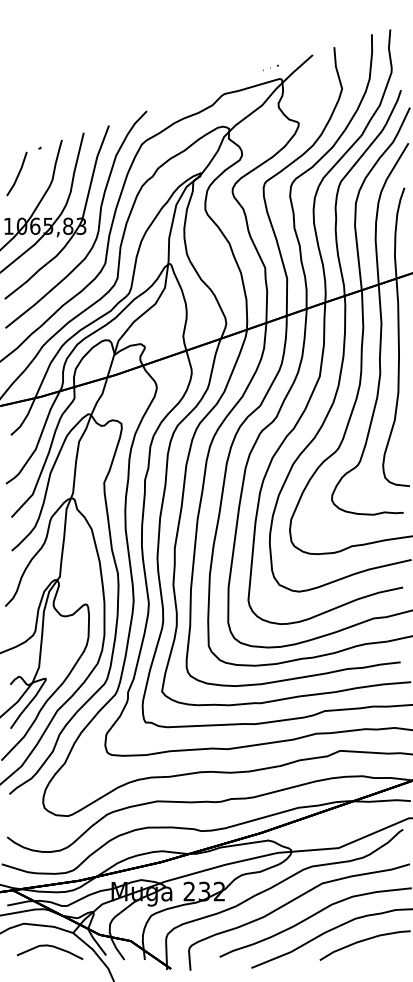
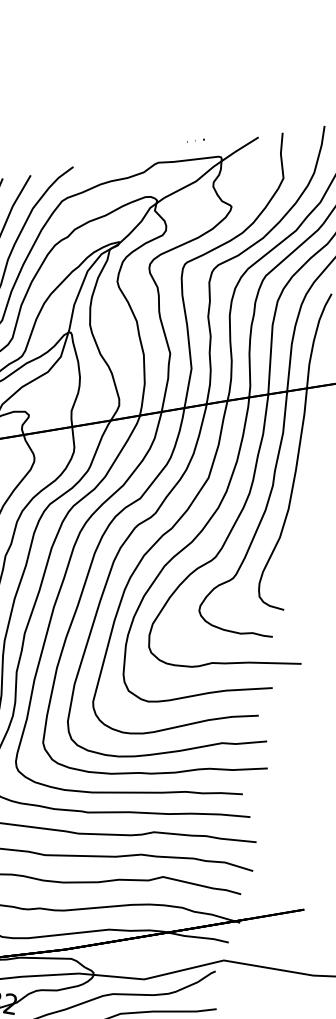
part: (270, 67) -> (195, 140), moved

